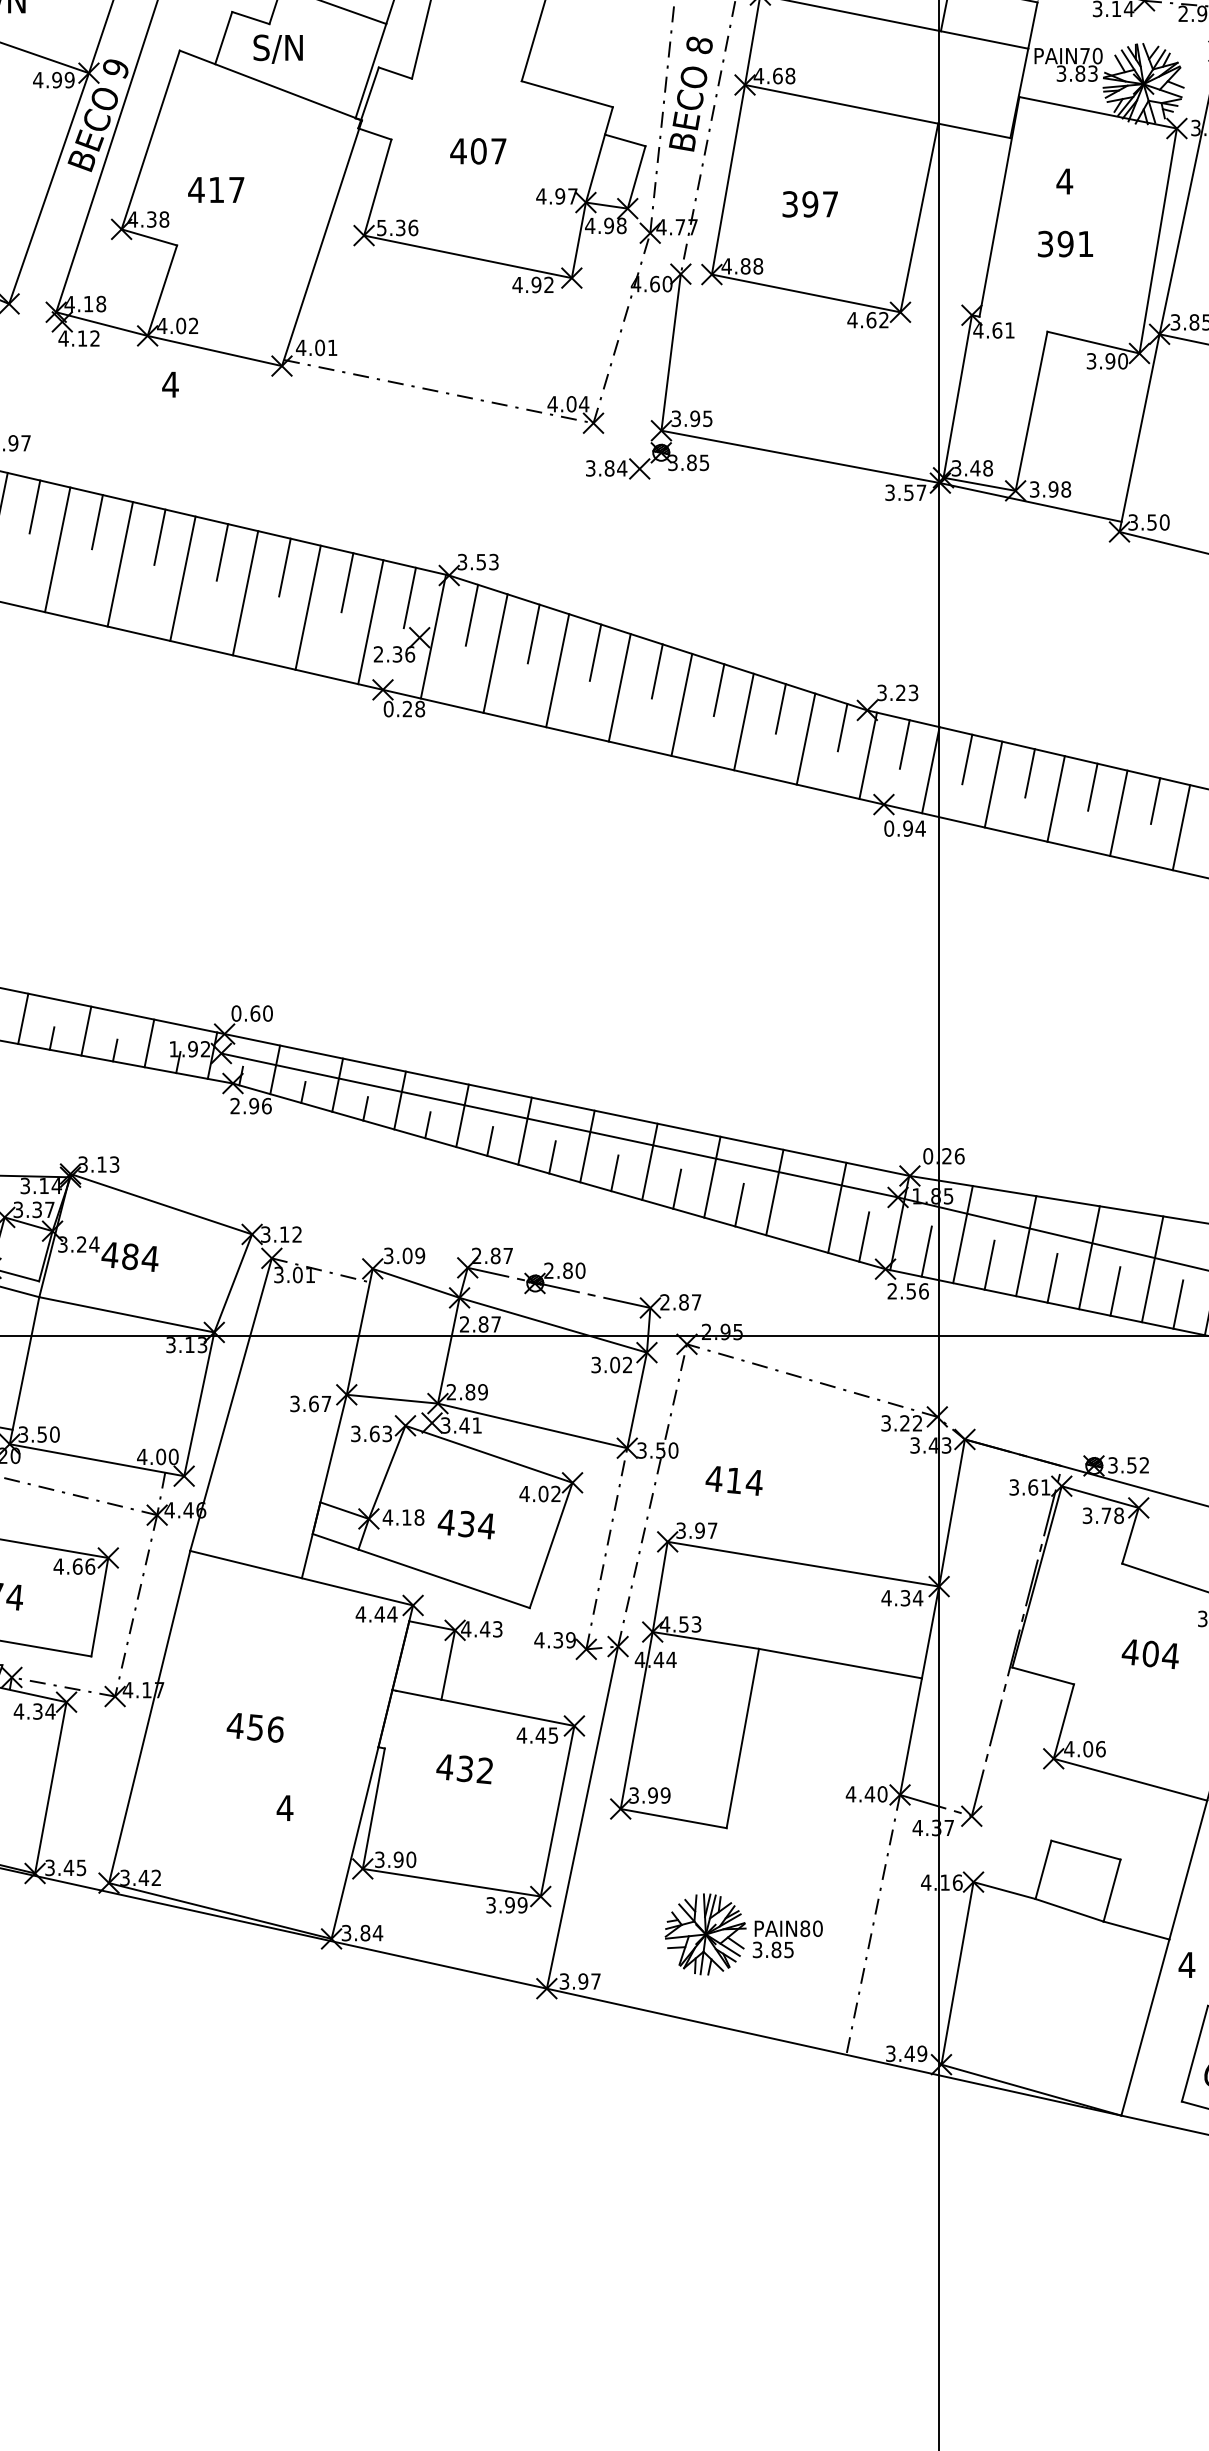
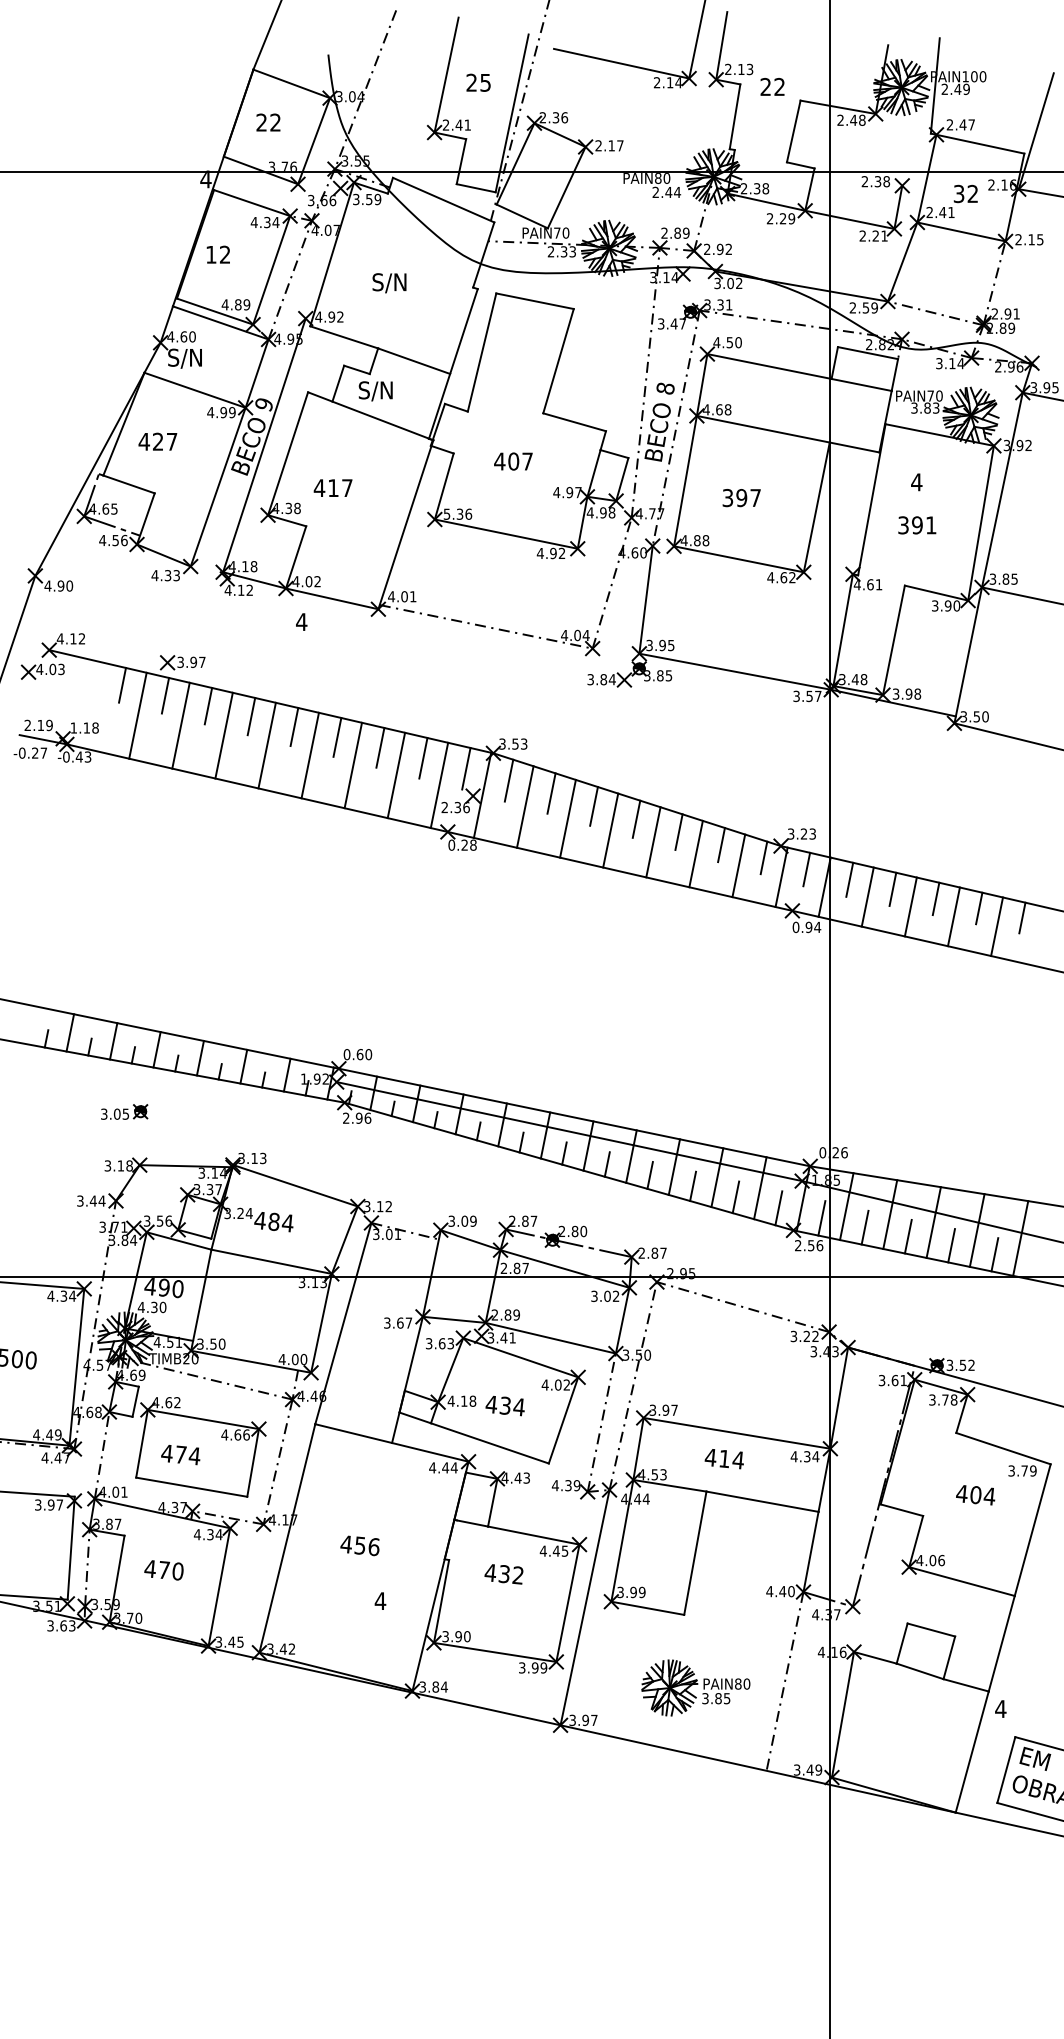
line: (801, 1221) -> (735, 1197), added
text: (732, 1481) -> (723, 1459), moved

